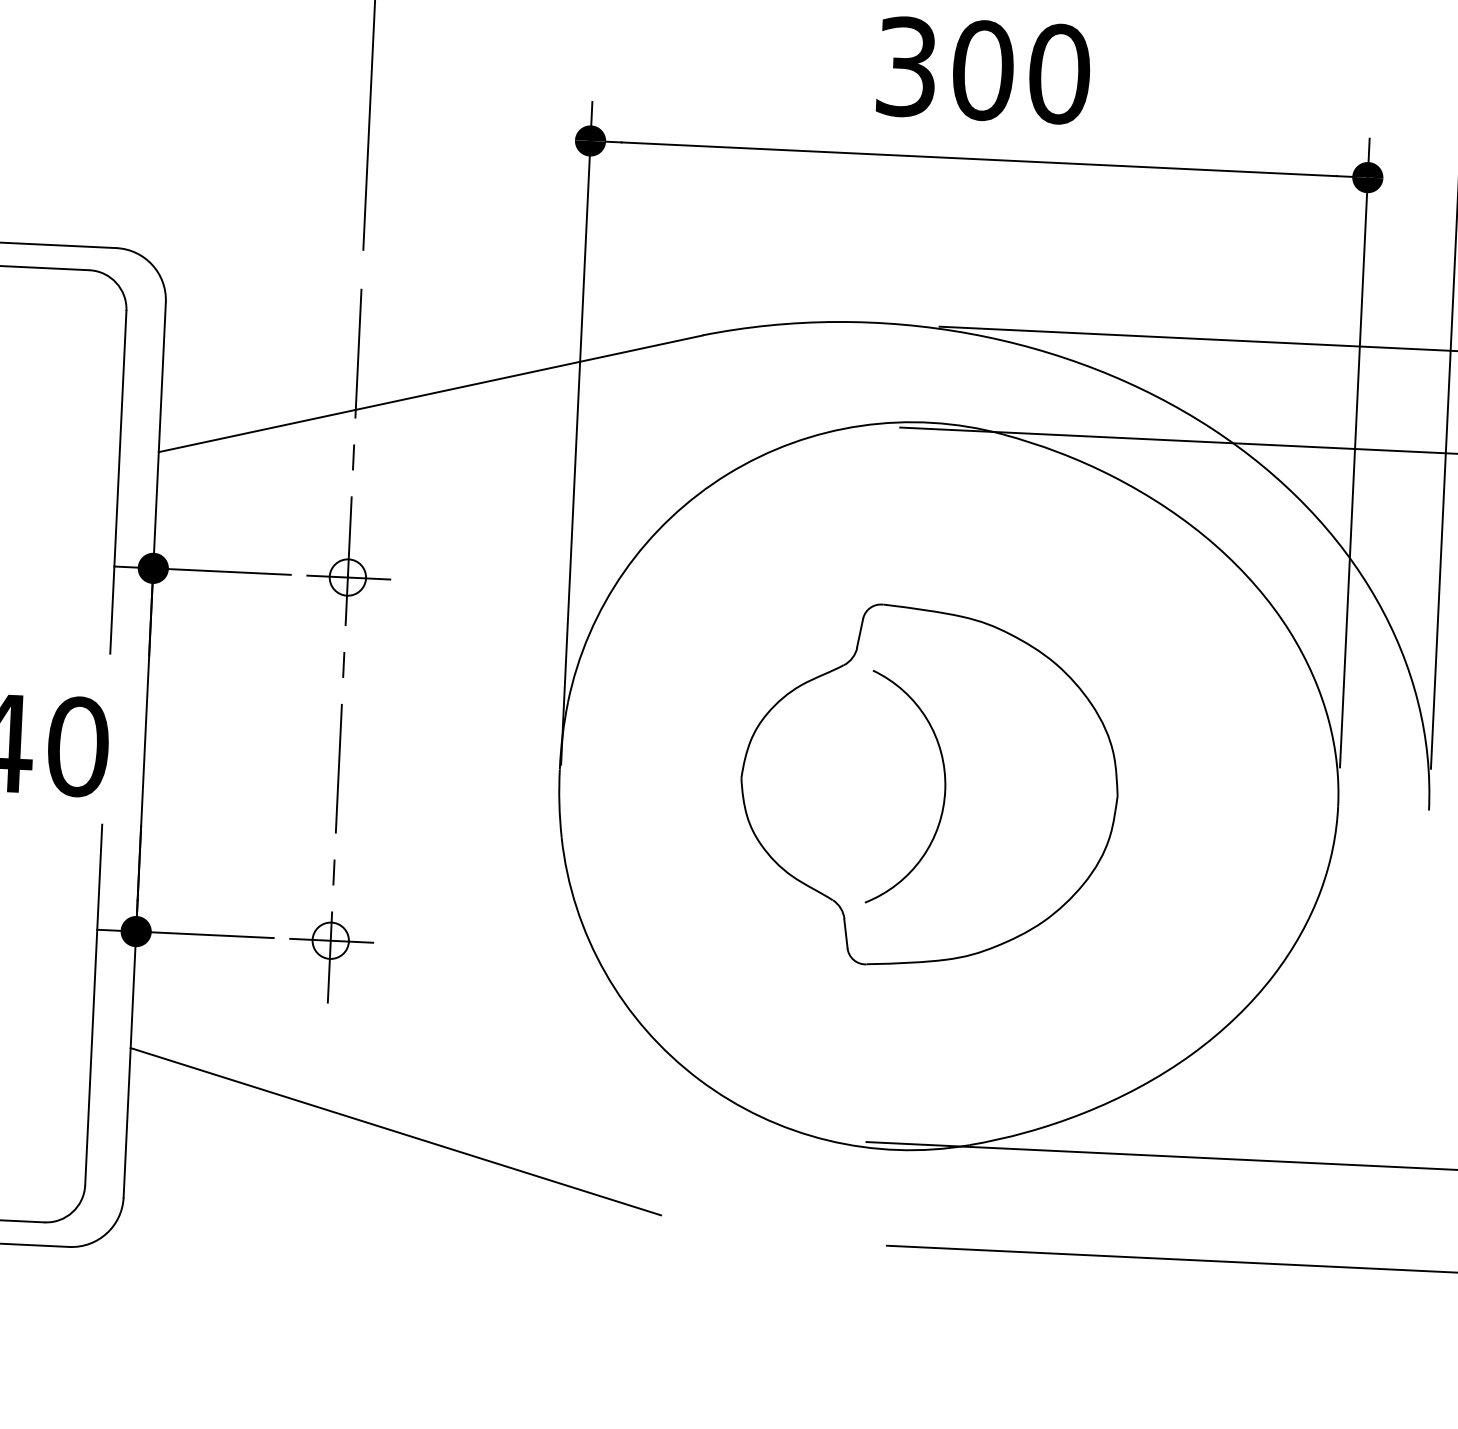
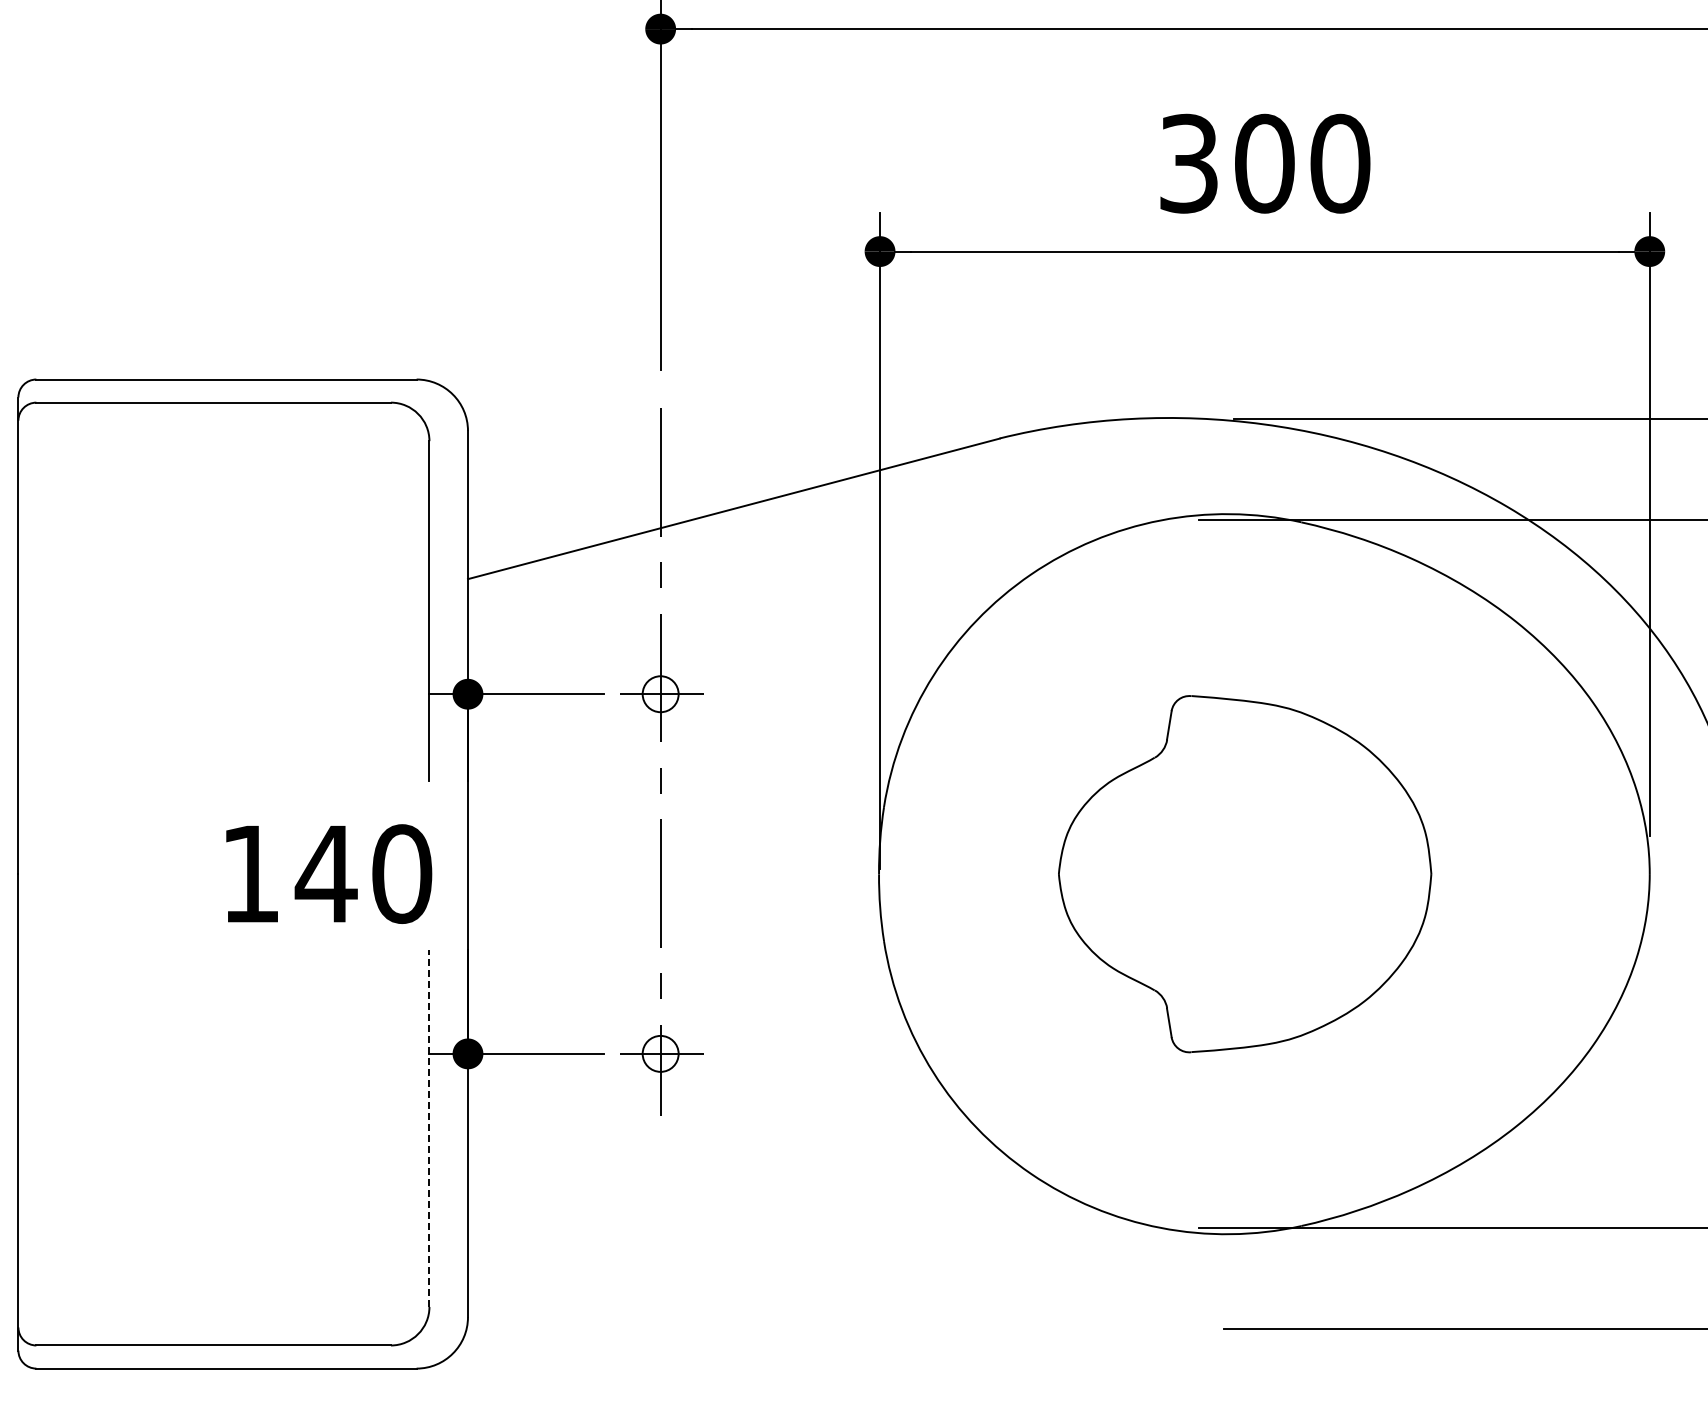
arc: (943, 790) -> (1259, 876), removed
line: (93, 1005) -> (429, 1128), solid -> dashed
line: (395, 1131) -> (733, 1239), removed

